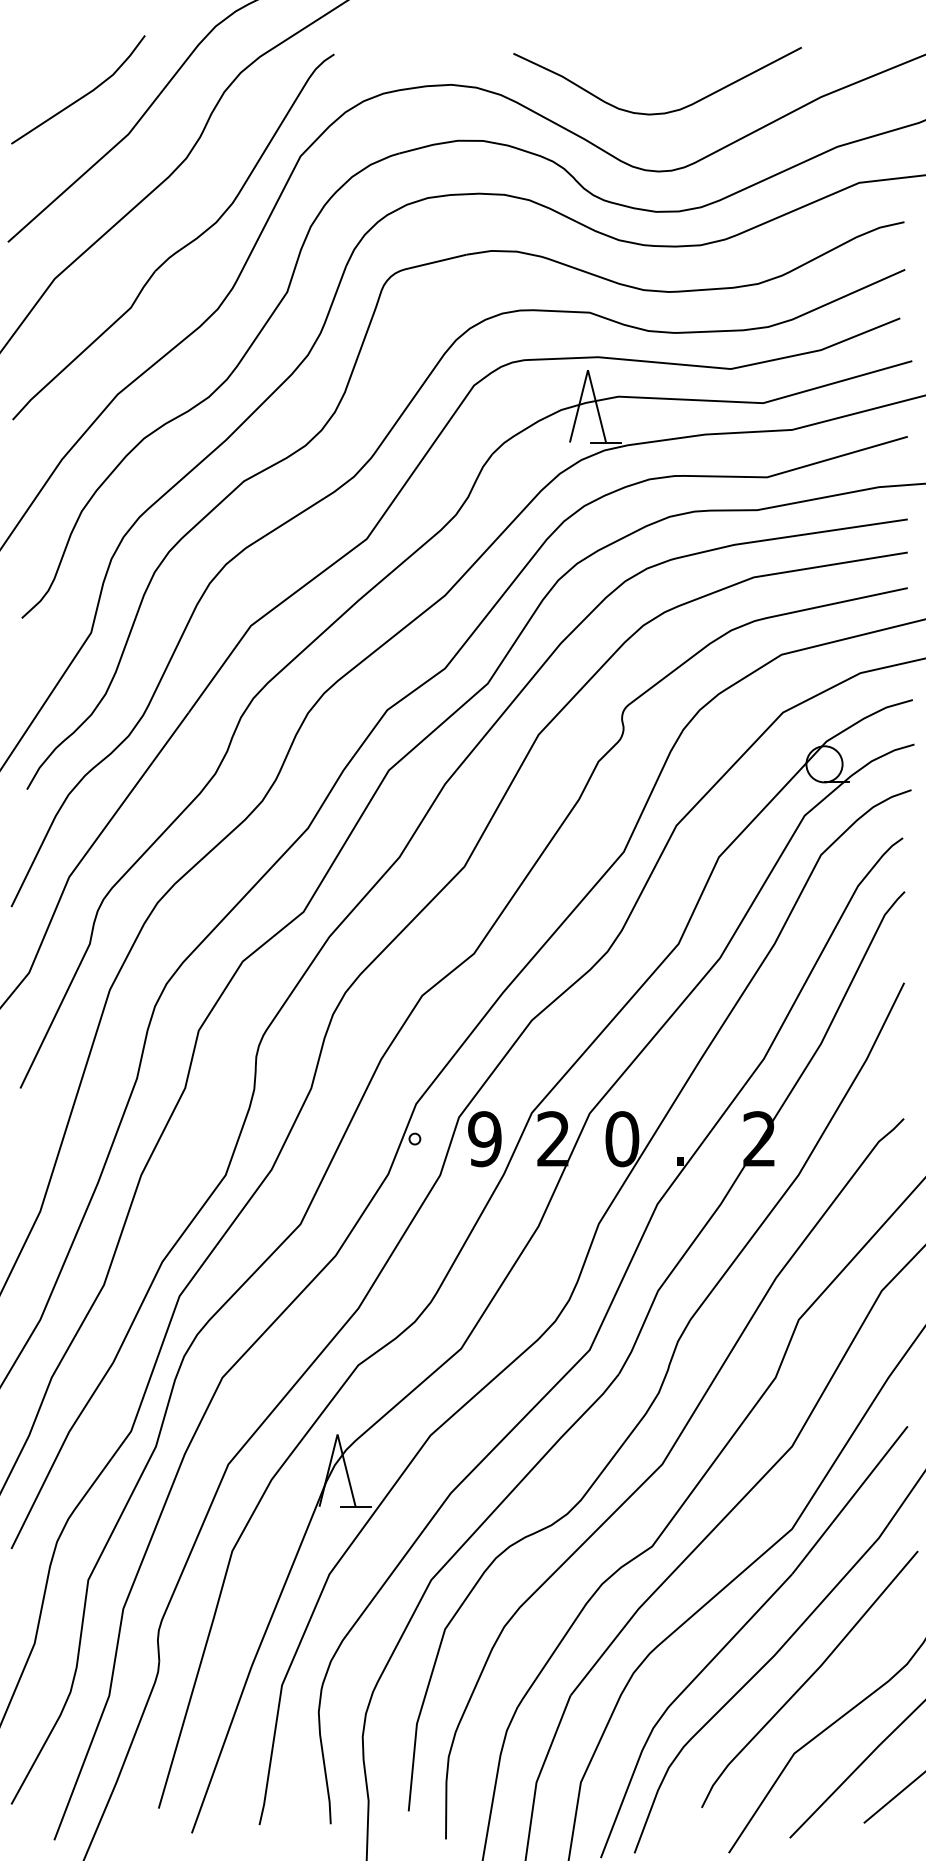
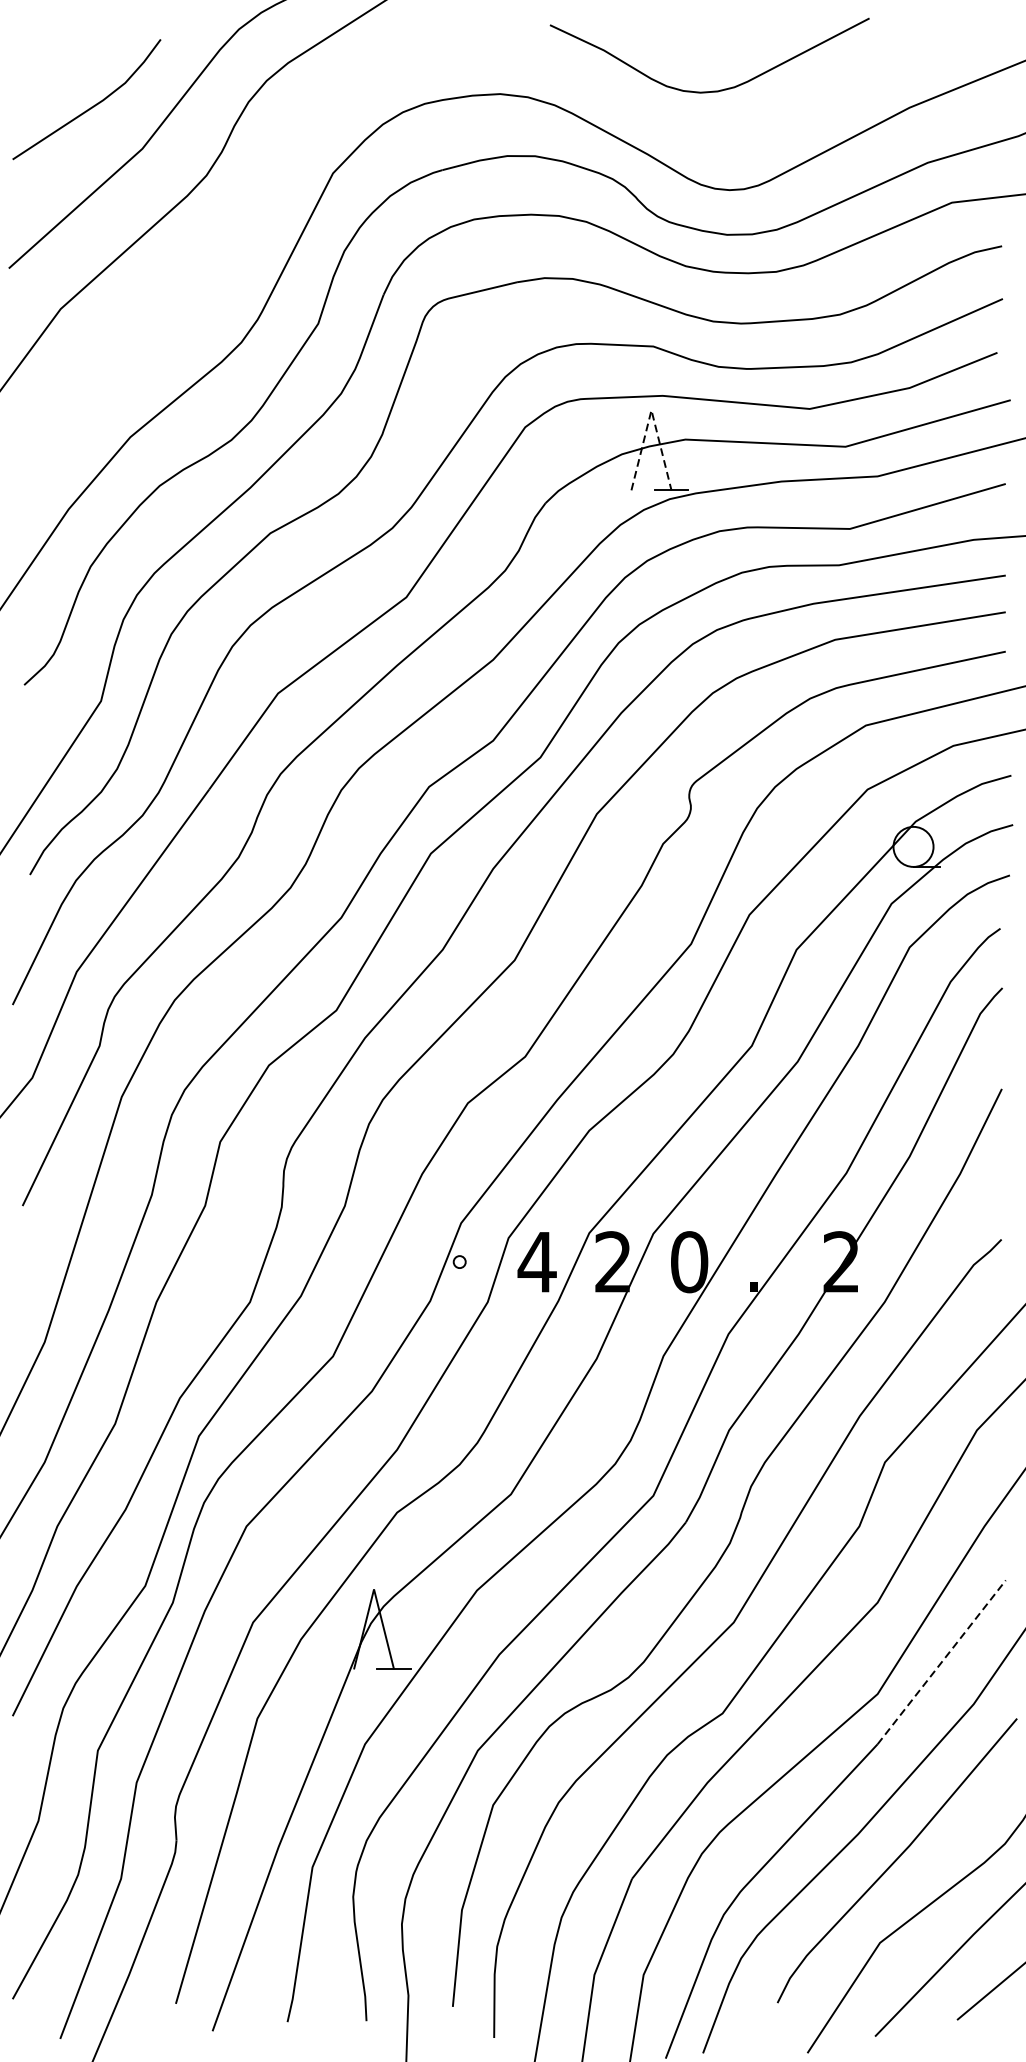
curve: (659, 112) -> (711, 90), moved
part: (181, 247) -> (201, 274), removed
line: (587, 370) -> (650, 410), solid -> dashed
text: (484, 1139) -> (536, 1262), 9 -> 4
line: (849, 1500) -> (941, 1662), solid -> dashed

